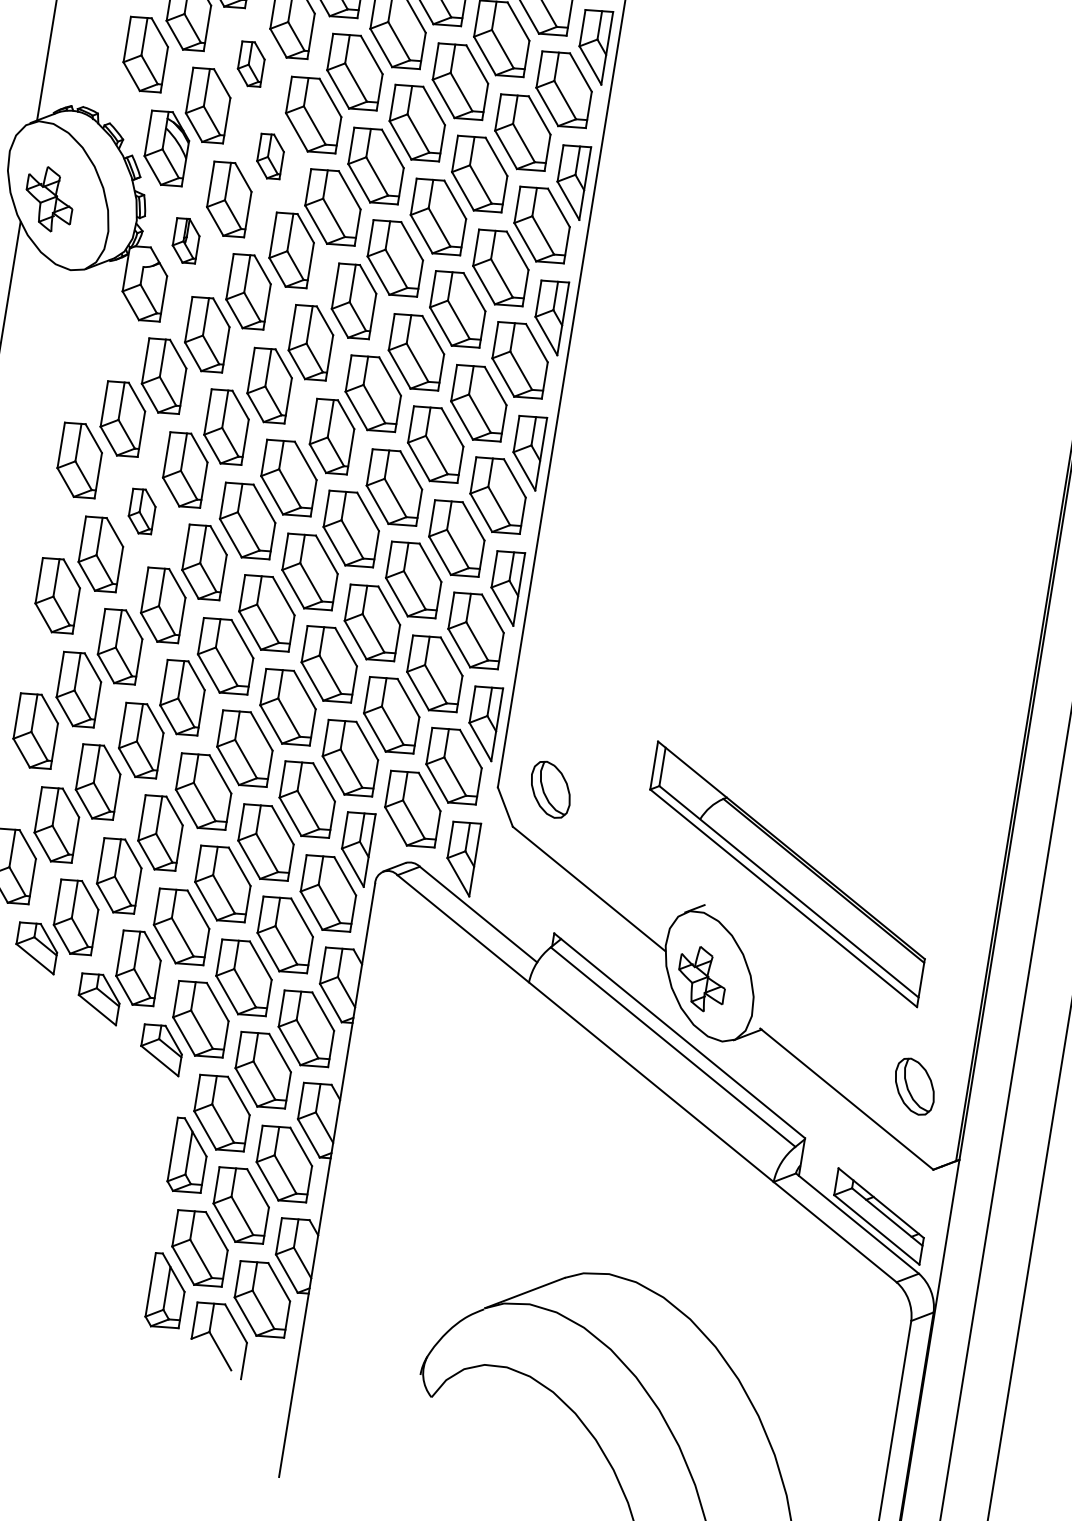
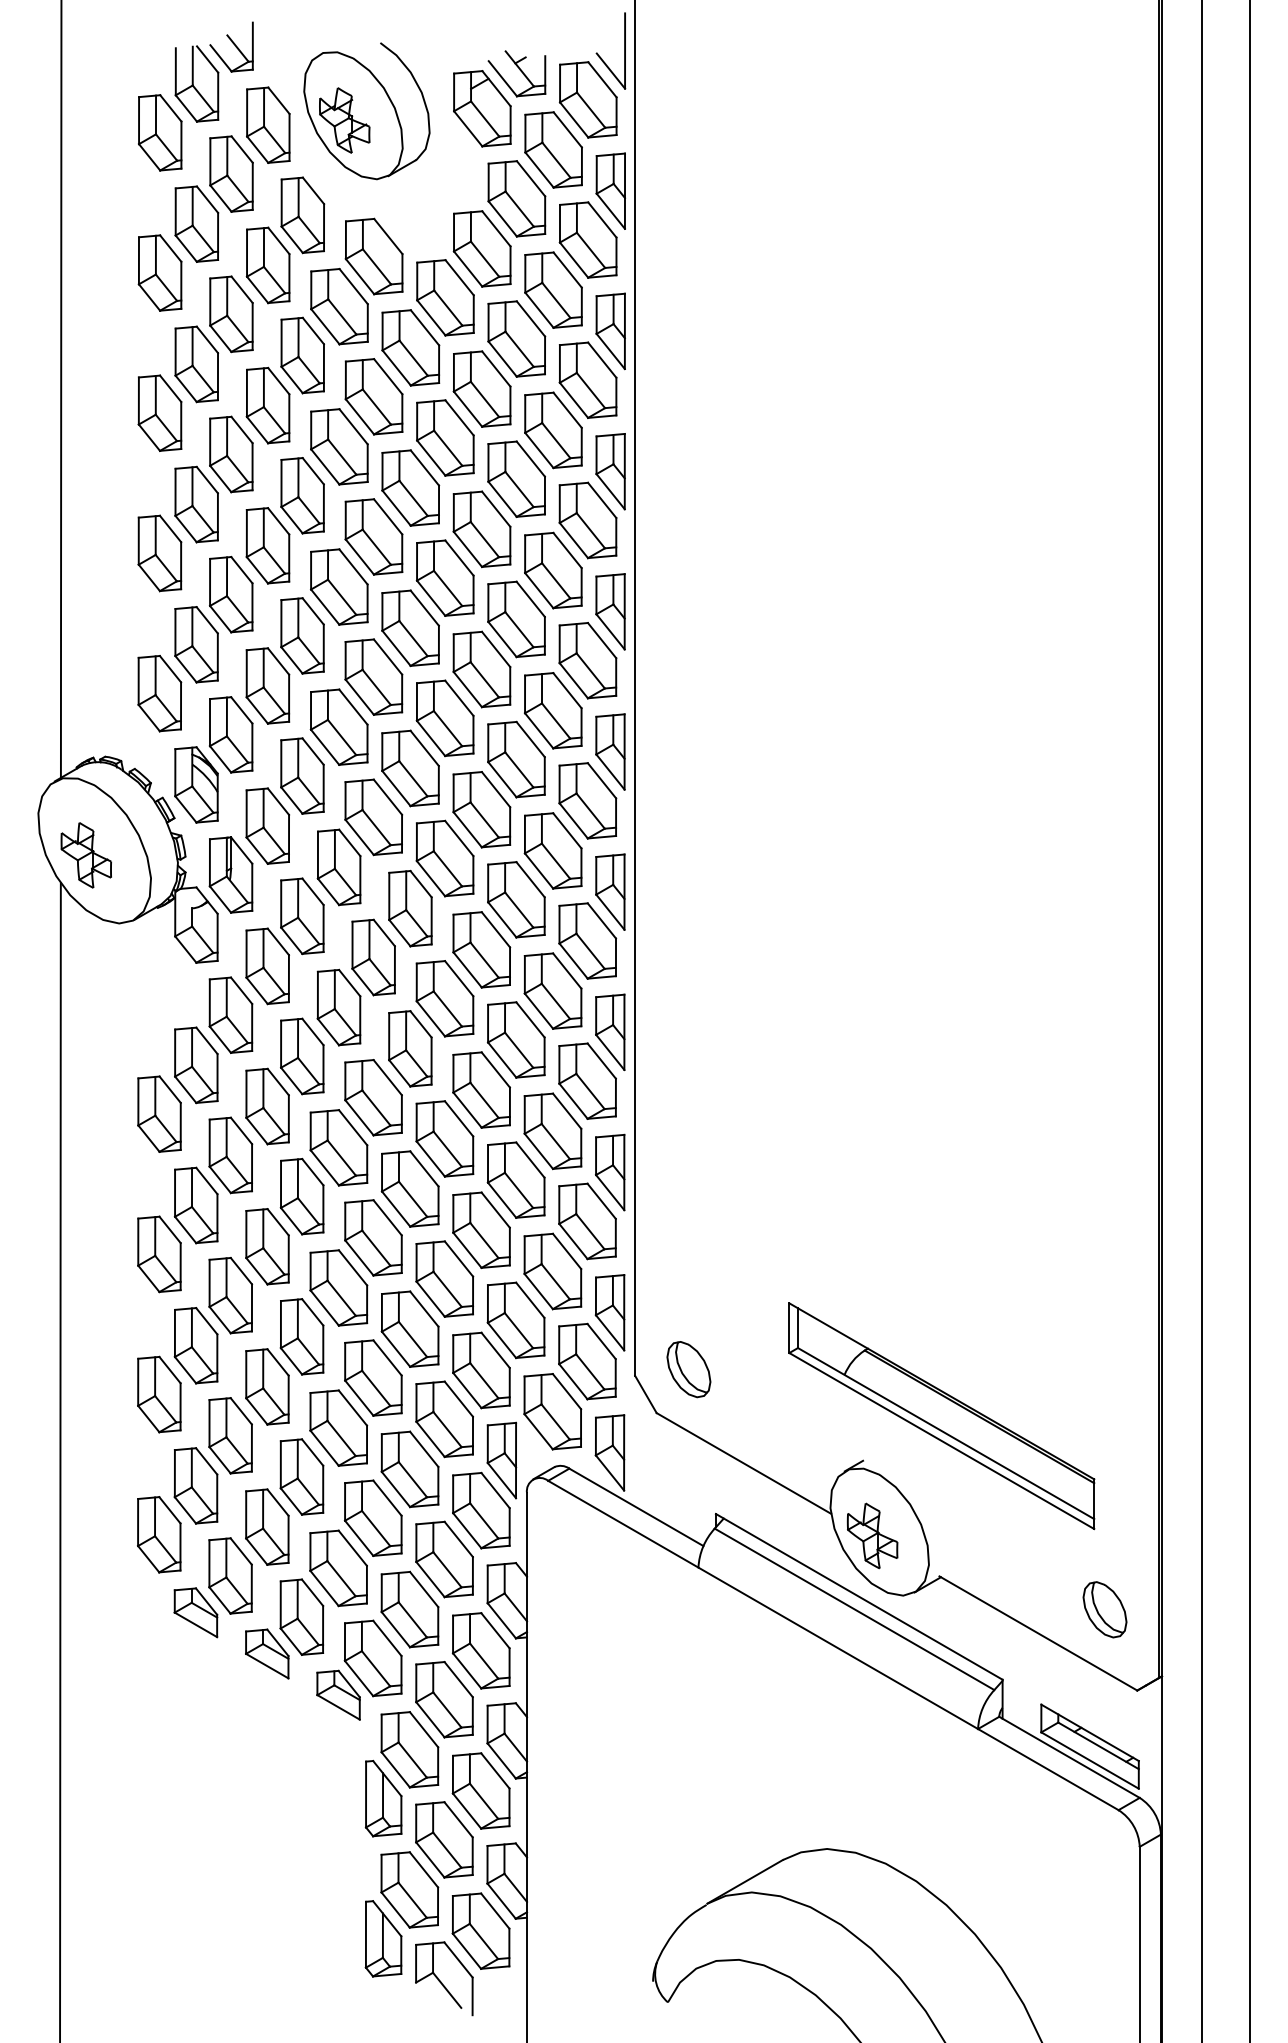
part: (250, 63) -> (267, 685), size x1.67
part: (270, 155) -> (302, 775), size x1.67
part: (185, 240) -> (230, 874), size x1.67
part: (141, 511) -> (230, 1155), size x1.67

